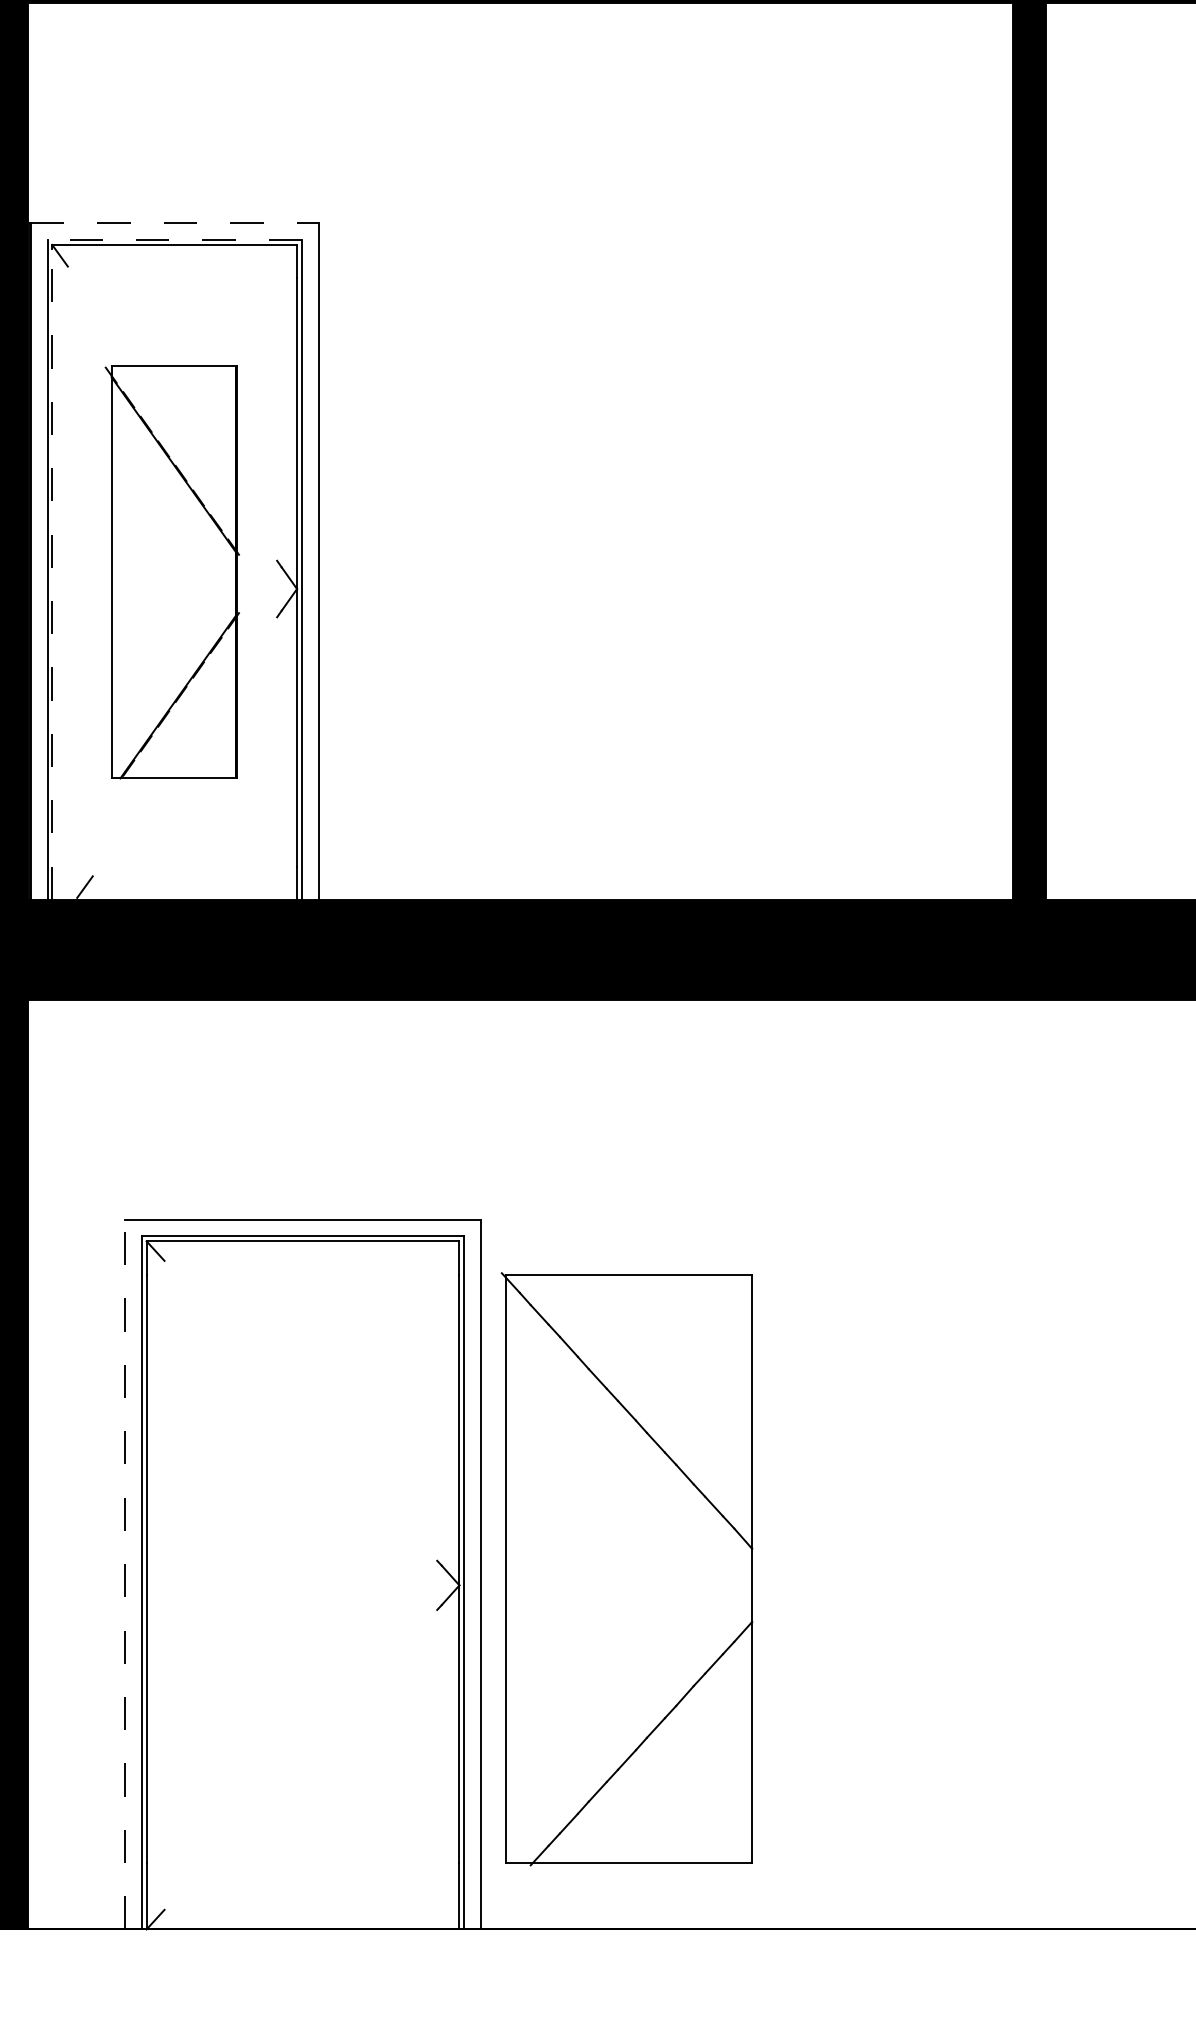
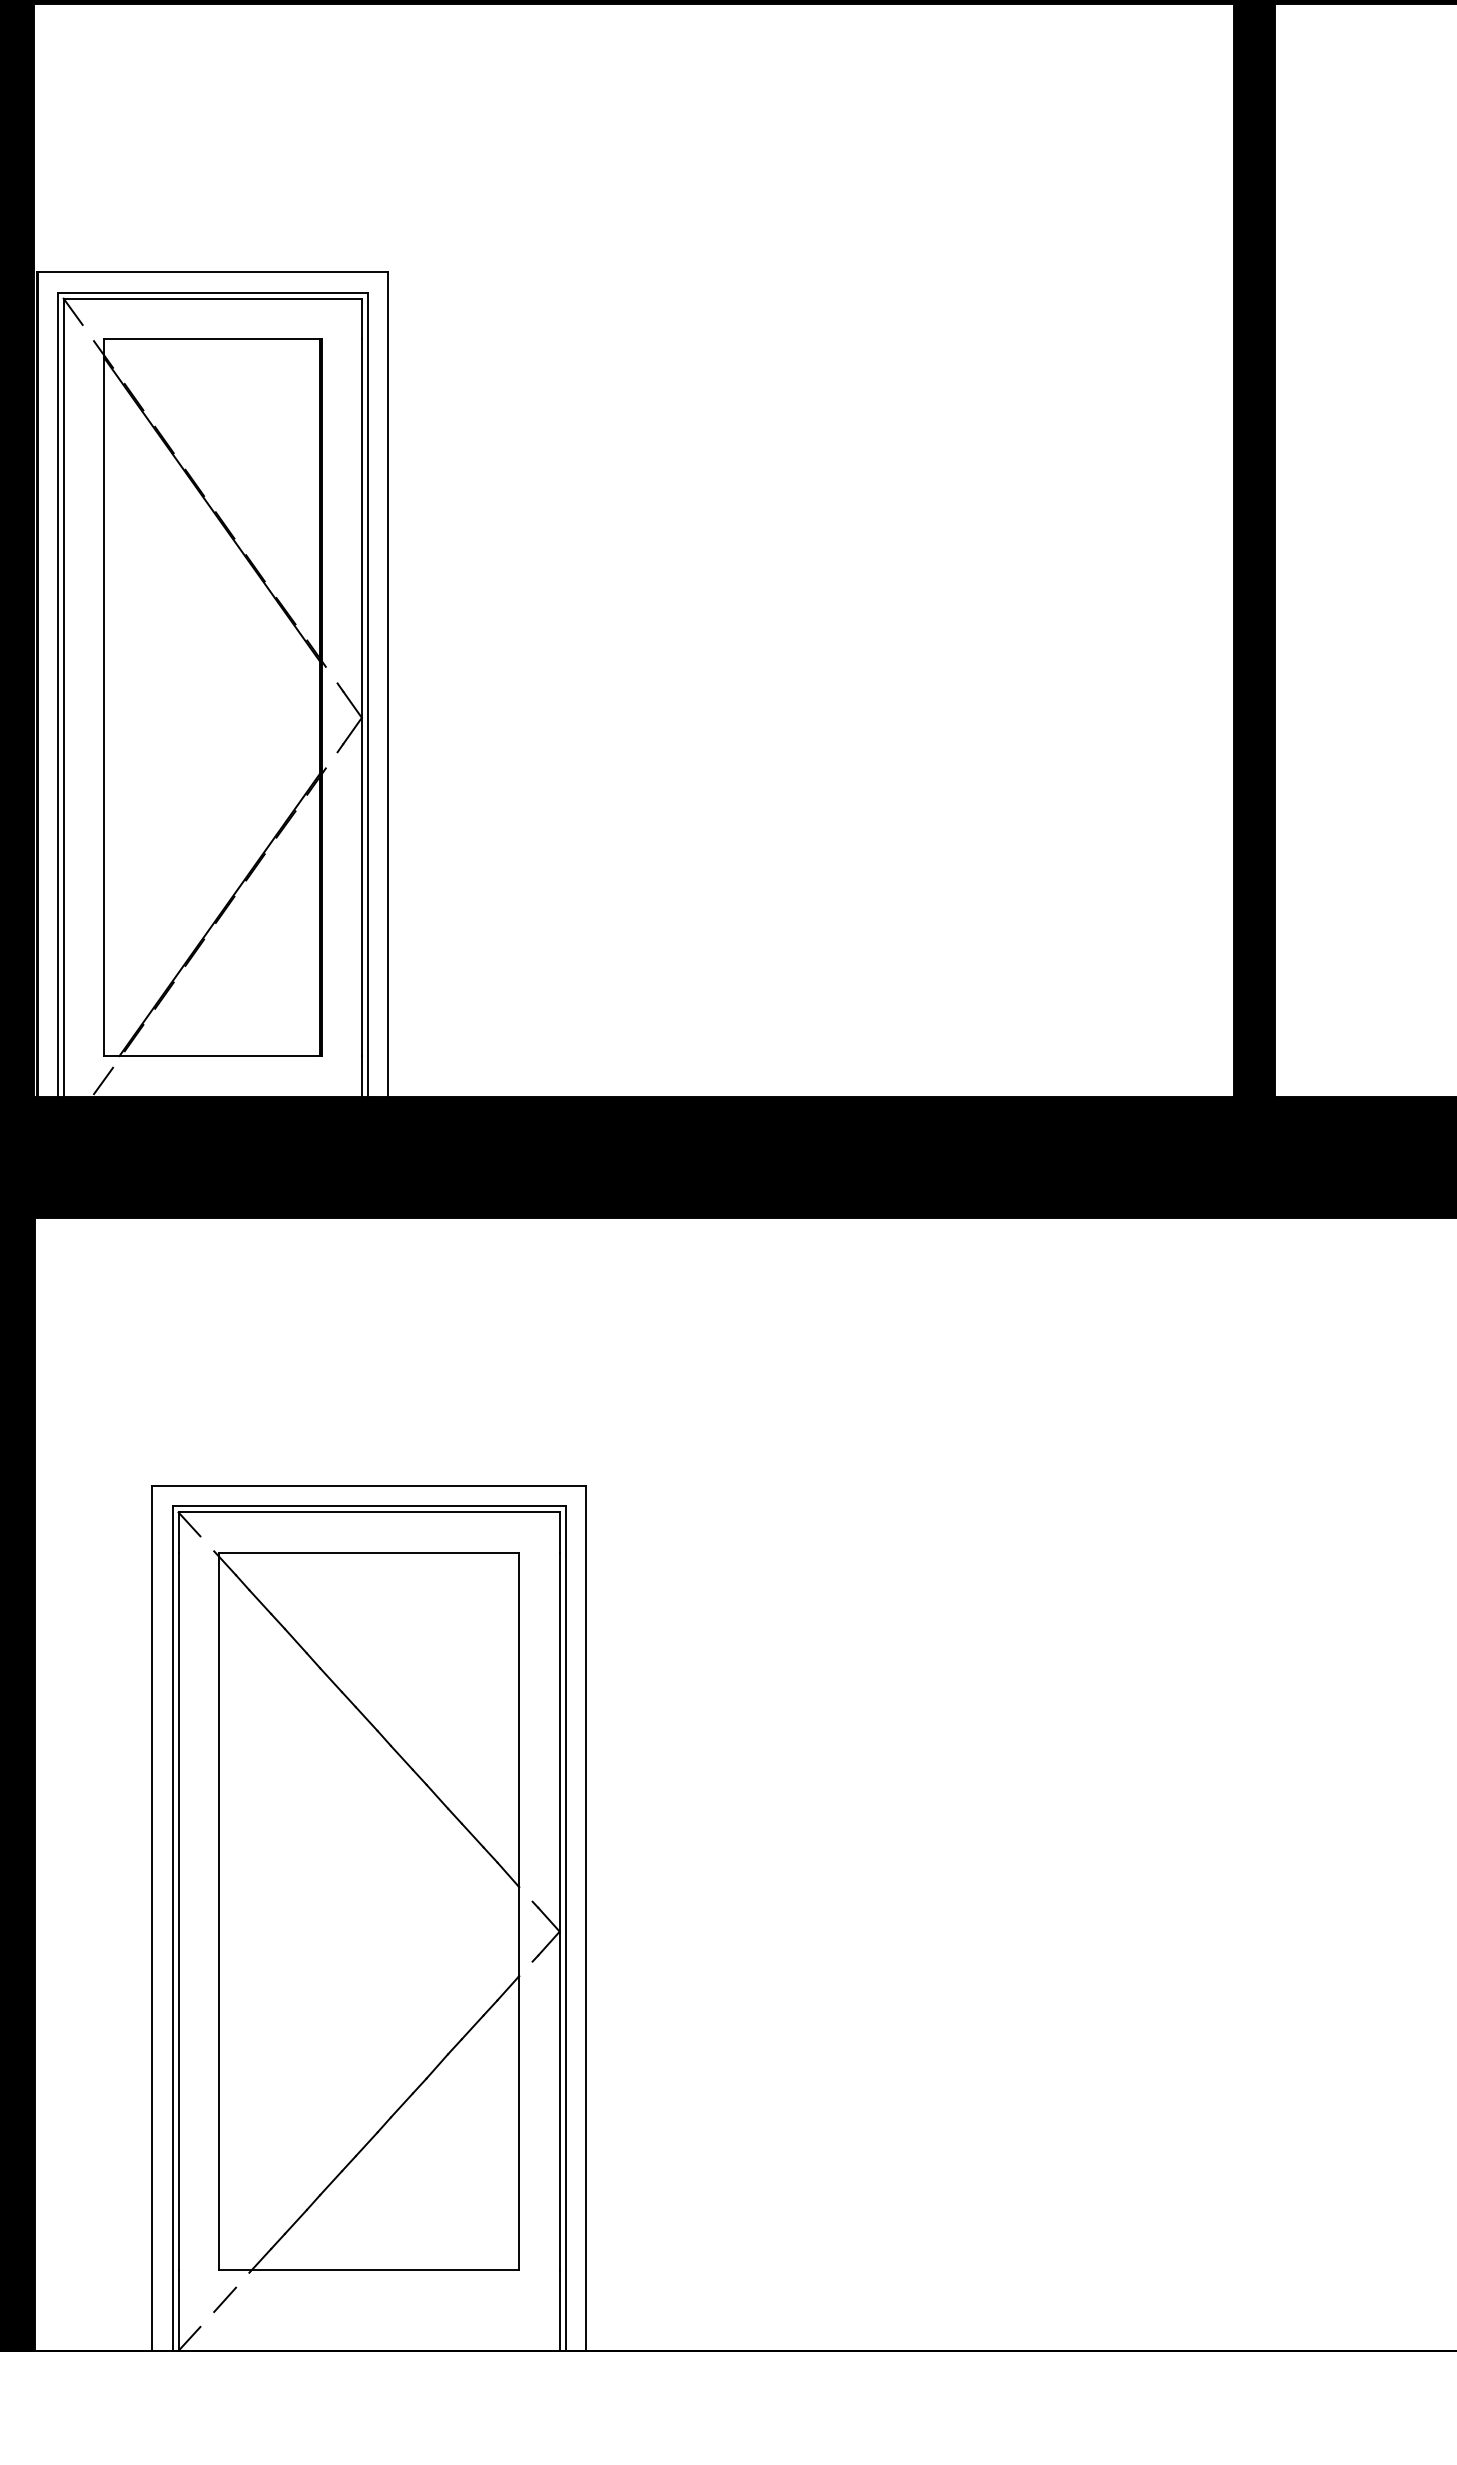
line: (174, 223) -> (212, 272), dashed -> solid
line: (174, 240) -> (212, 293), dashed -> solid
part: (172, 572) -> (210, 697), size x1.43
line: (52, 573) -> (63, 698), dashed -> solid
part: (626, 1569) -> (366, 1912), moved
line: (125, 1574) -> (152, 1918), dashed -> solid
line: (184, 1887) -> (224, 2299), added

